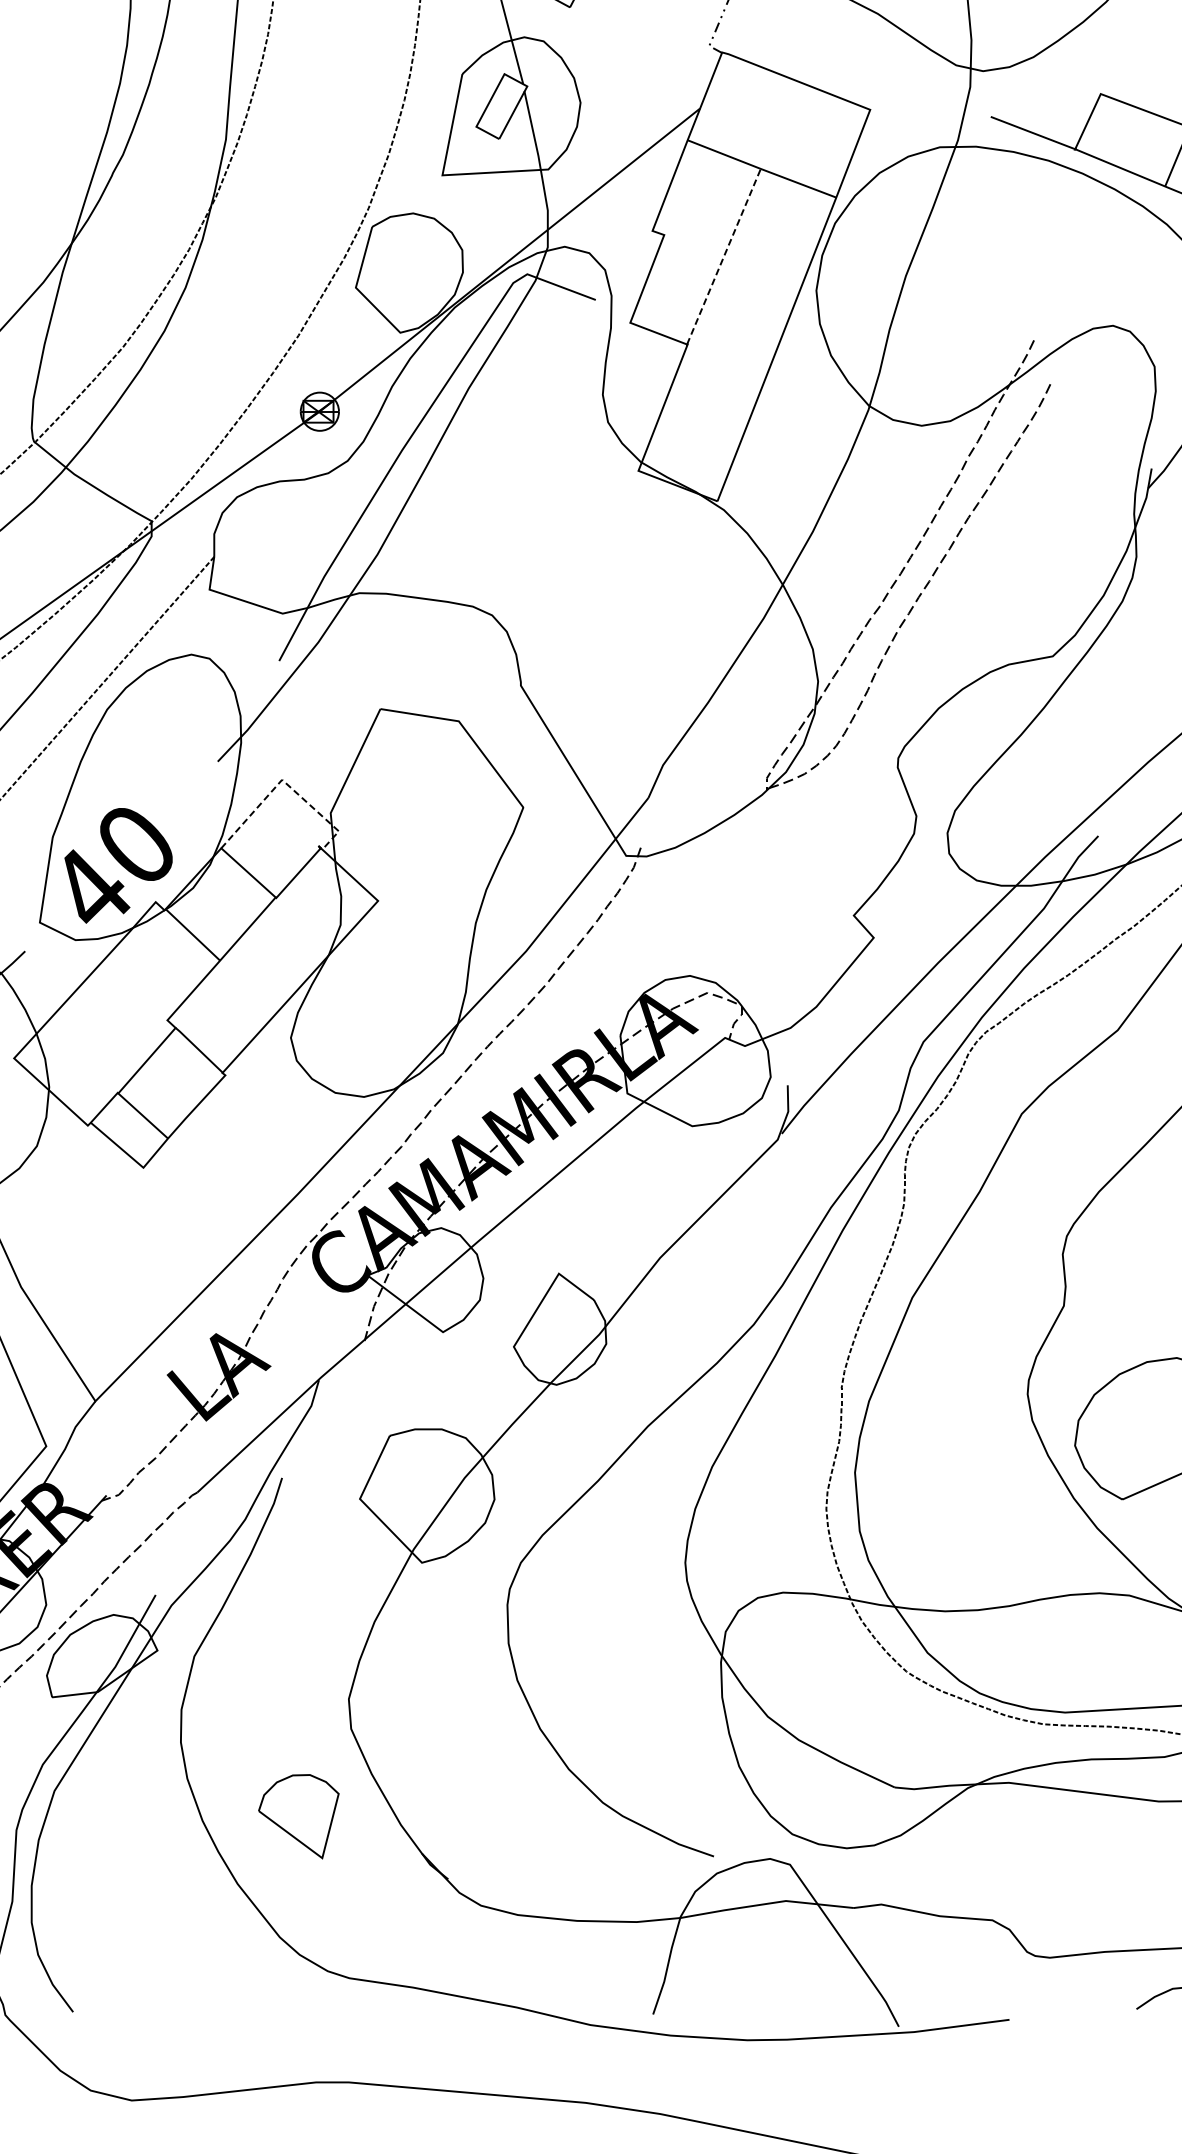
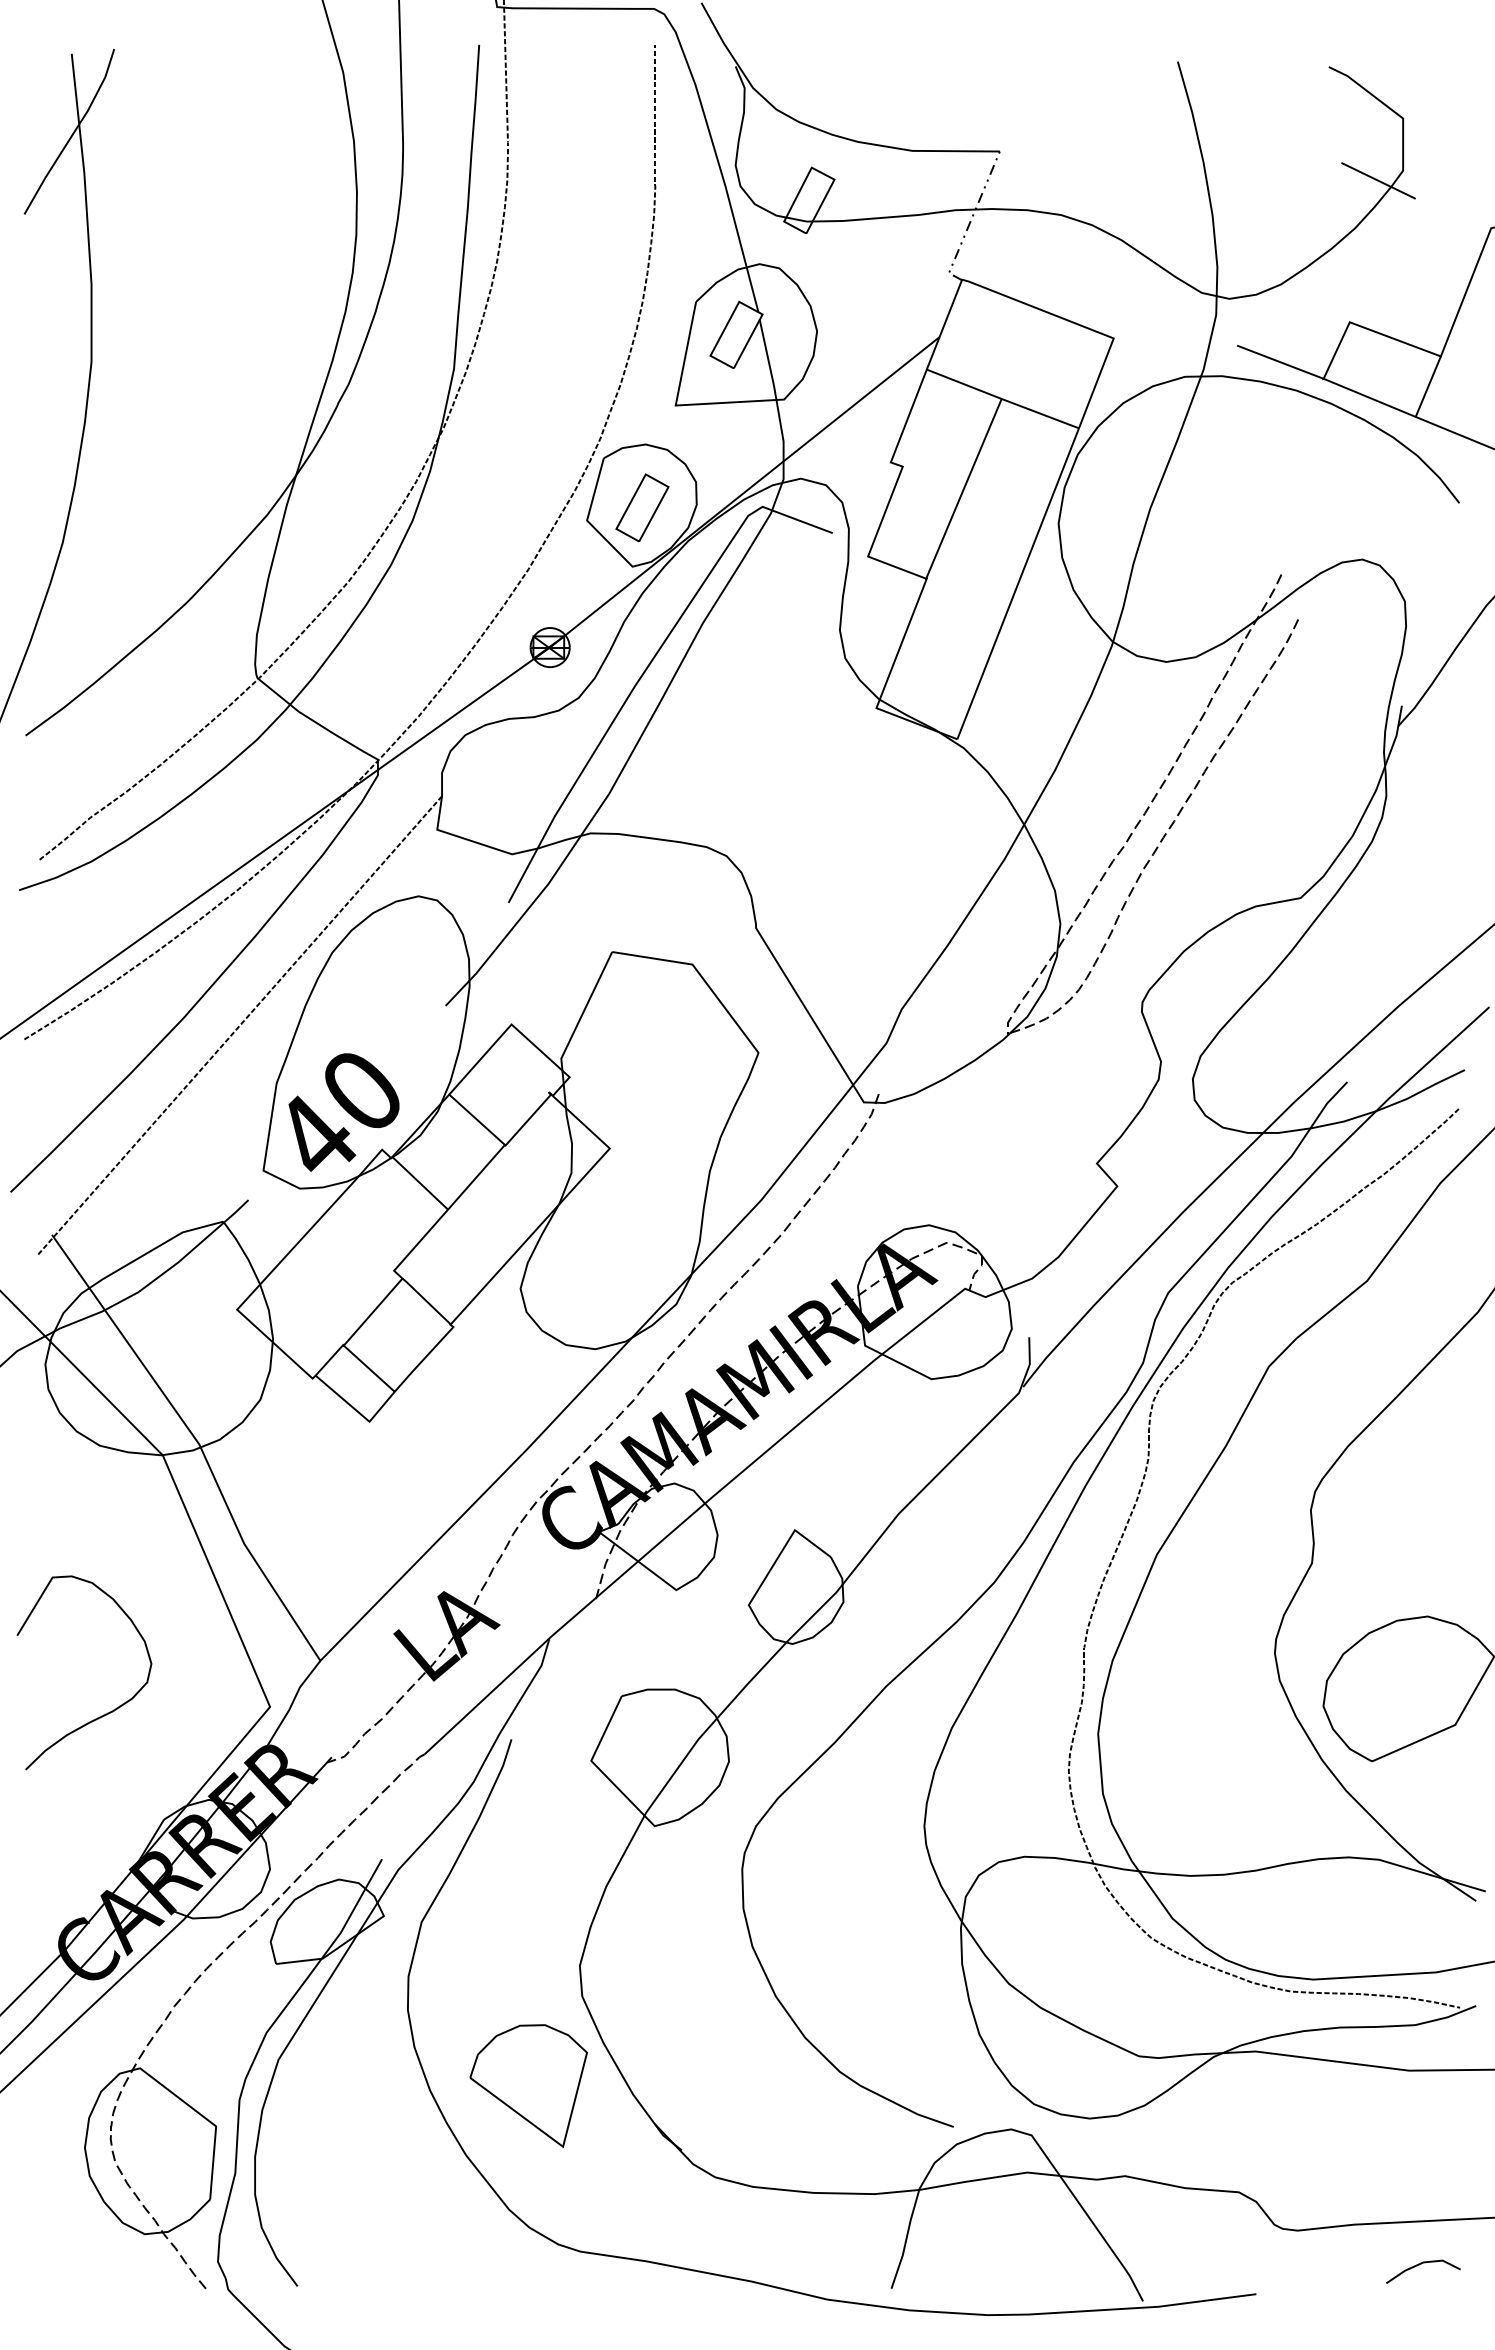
line: (724, 256) -> (964, 488), dashed -> solid
part: (410, 274) -> (642, 507), added
line: (285, 783) -> (515, 1028), dashed -> solid
part: (298, 1816) -> (528, 2086), size x1.43

